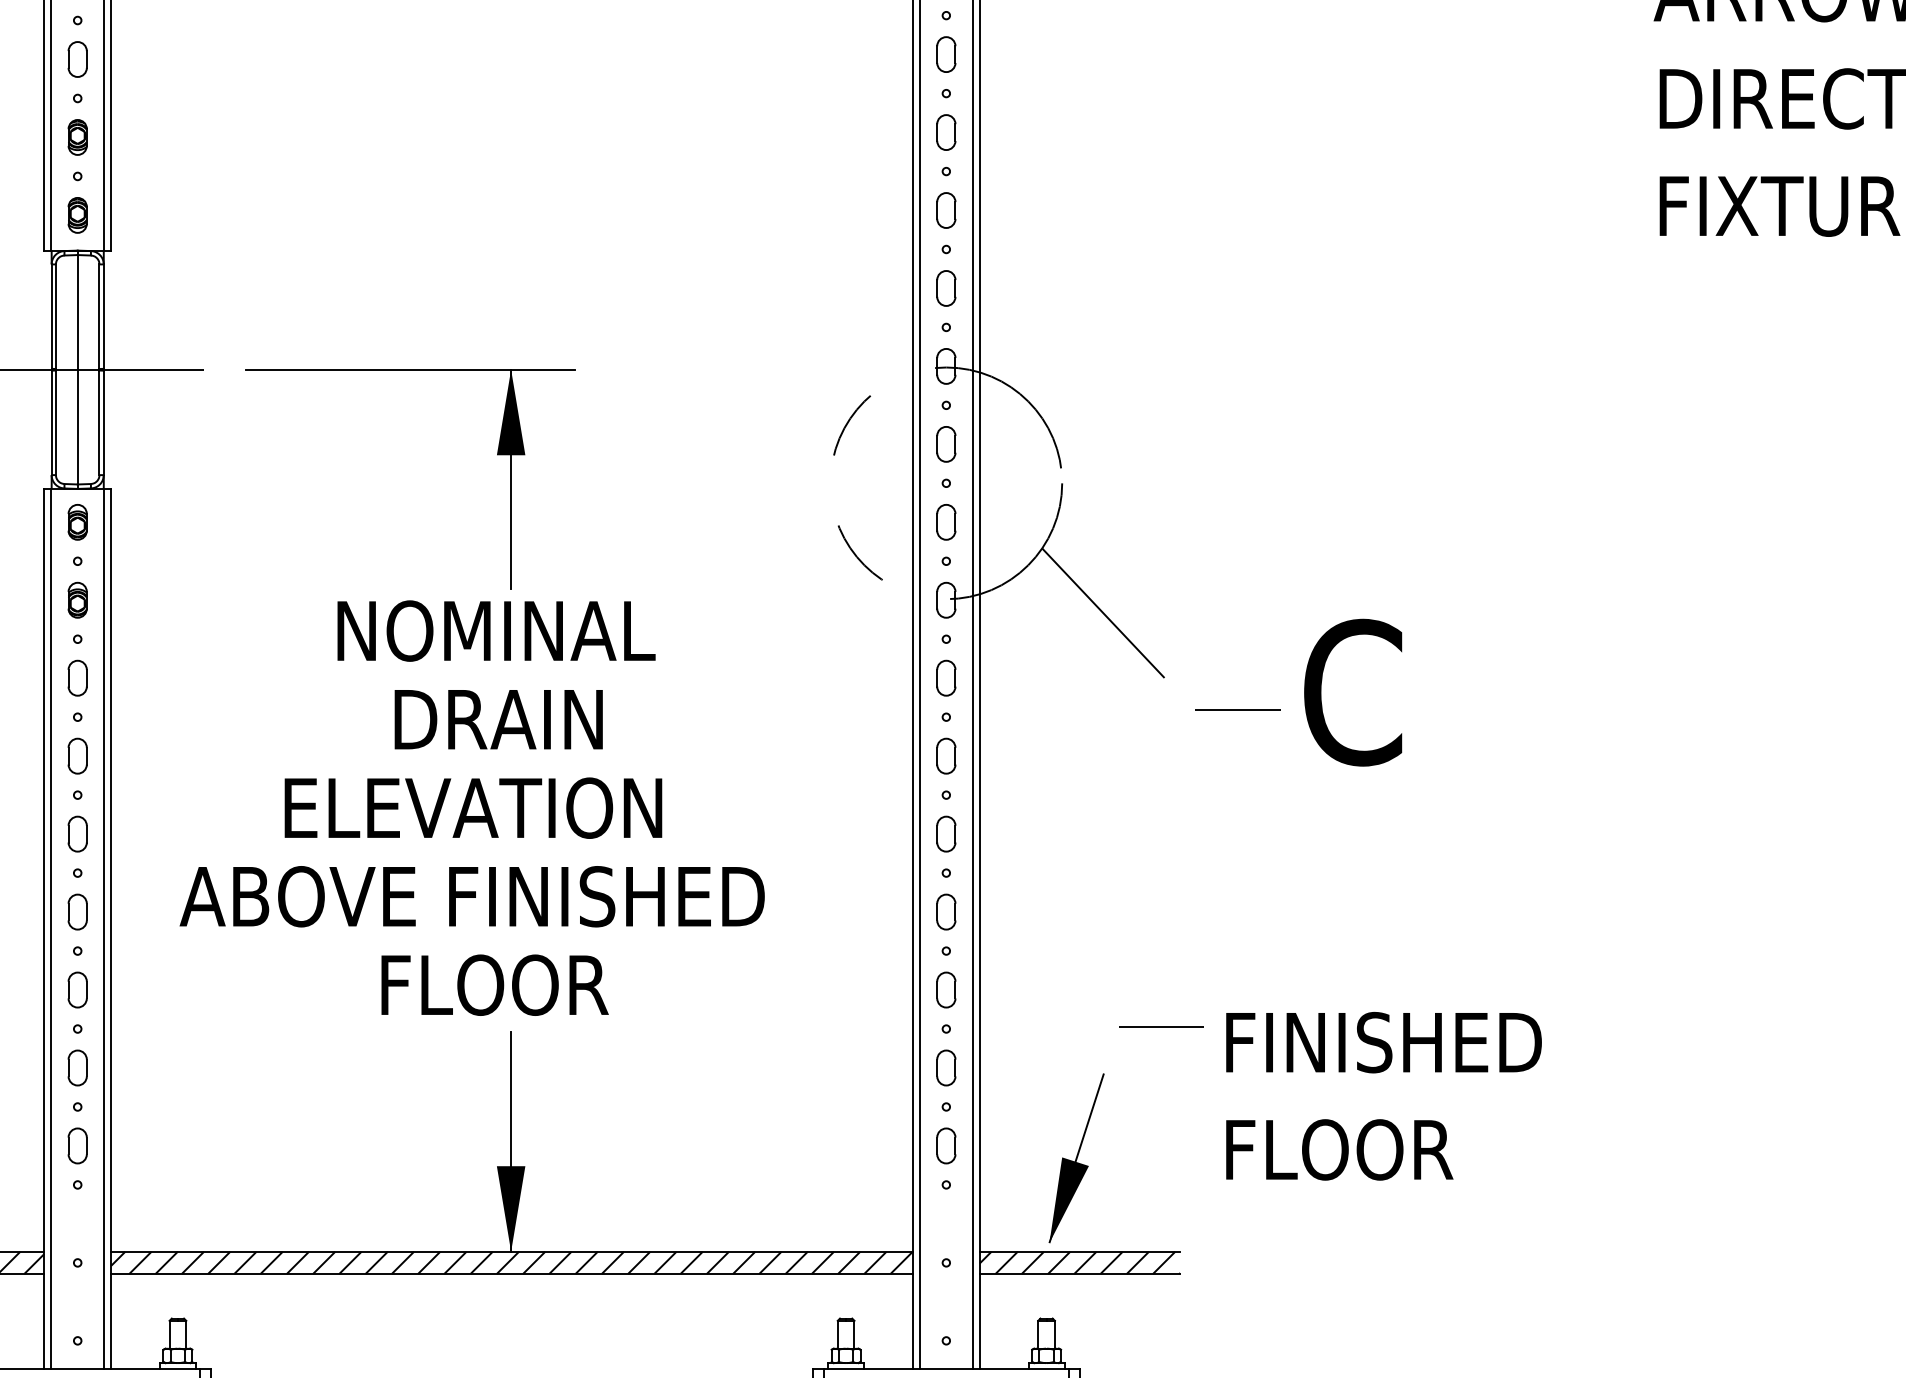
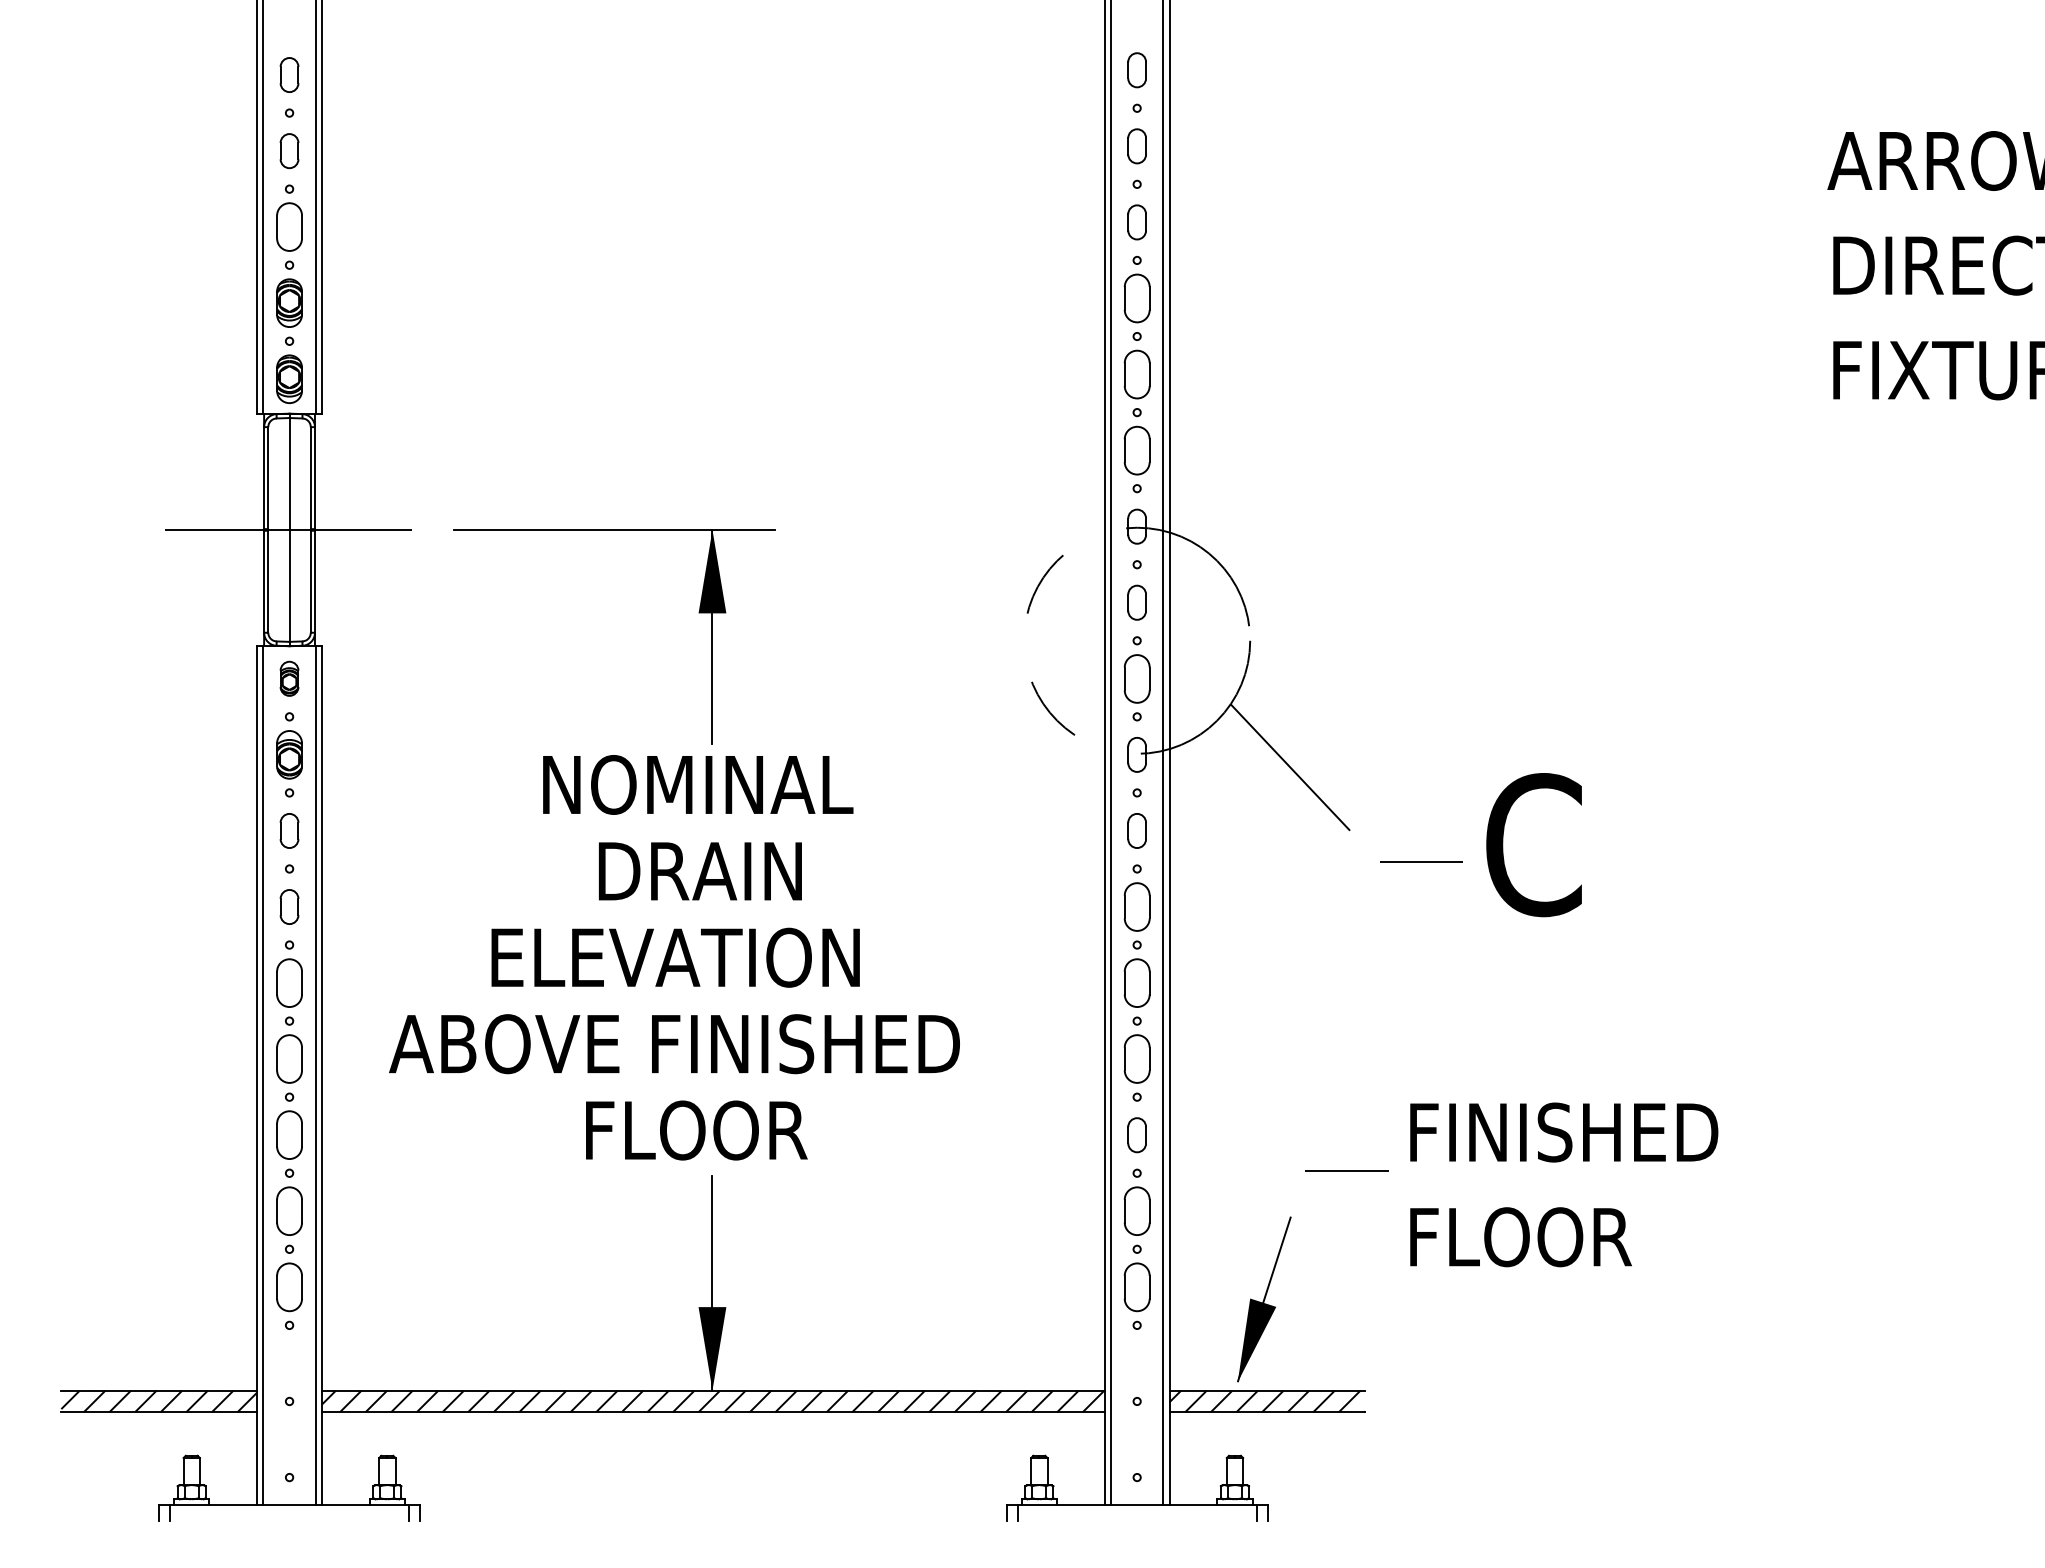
part: (77, 59) -> (289, 227), size x1.4
part: (945, 132) -> (1136, 298), size x1.4
part: (77, 137) -> (289, 303), size x1.4
part: (945, 210) -> (1136, 374), size x1.4
part: (77, 215) -> (289, 379), size x1.4
part: (945, 288) -> (1136, 450), size x1.4
part: (945, 521) -> (1136, 678), size x1.4
part: (77, 599) -> (289, 754), size x1.4
part: (945, 755) -> (1136, 906), size x1.4
part: (77, 833) -> (289, 982), size x1.4
part: (945, 833) -> (1136, 982), size x1.4
part: (77, 912) -> (289, 1059), size x1.4
part: (945, 912) -> (1136, 1059), size x1.4
part: (77, 990) -> (289, 1135), size x1.4
part: (77, 1068) -> (289, 1211), size x1.4
part: (945, 1068) -> (1136, 1211), size x1.4
text: (1384, 1095) -> (1564, 1184), moved
part: (77, 1146) -> (289, 1287), size x1.4
part: (945, 1146) -> (1136, 1287), size x1.4

